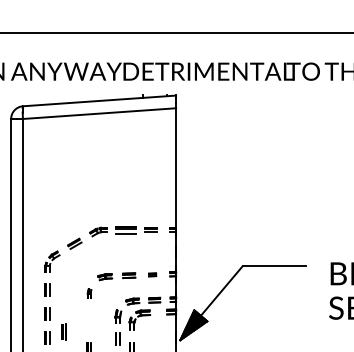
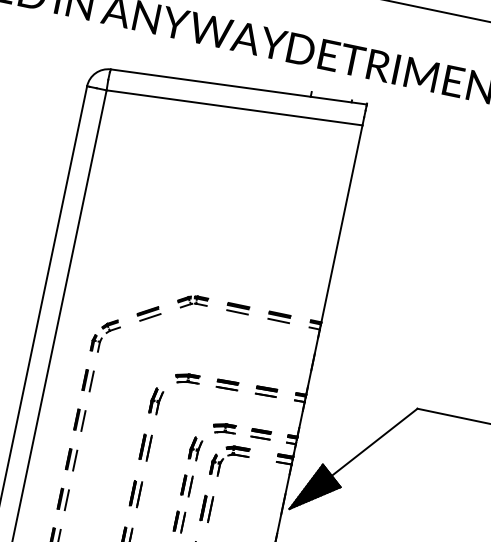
part: (125, 229) -> (237, 307), size x0.62
part: (152, 274) -> (266, 391), size x1.67
part: (89, 293) -> (156, 400), size x1.67
part: (63, 331) -> (144, 446), moved

